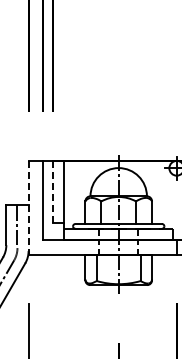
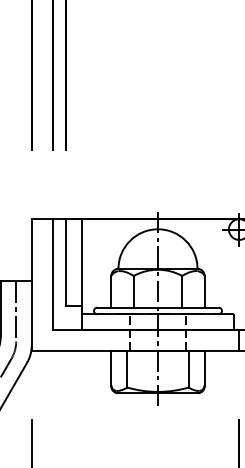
line: (53, 191) -> (66, 262), dashed -> solid
line: (28, 207) -> (31, 284), dashed -> solid

